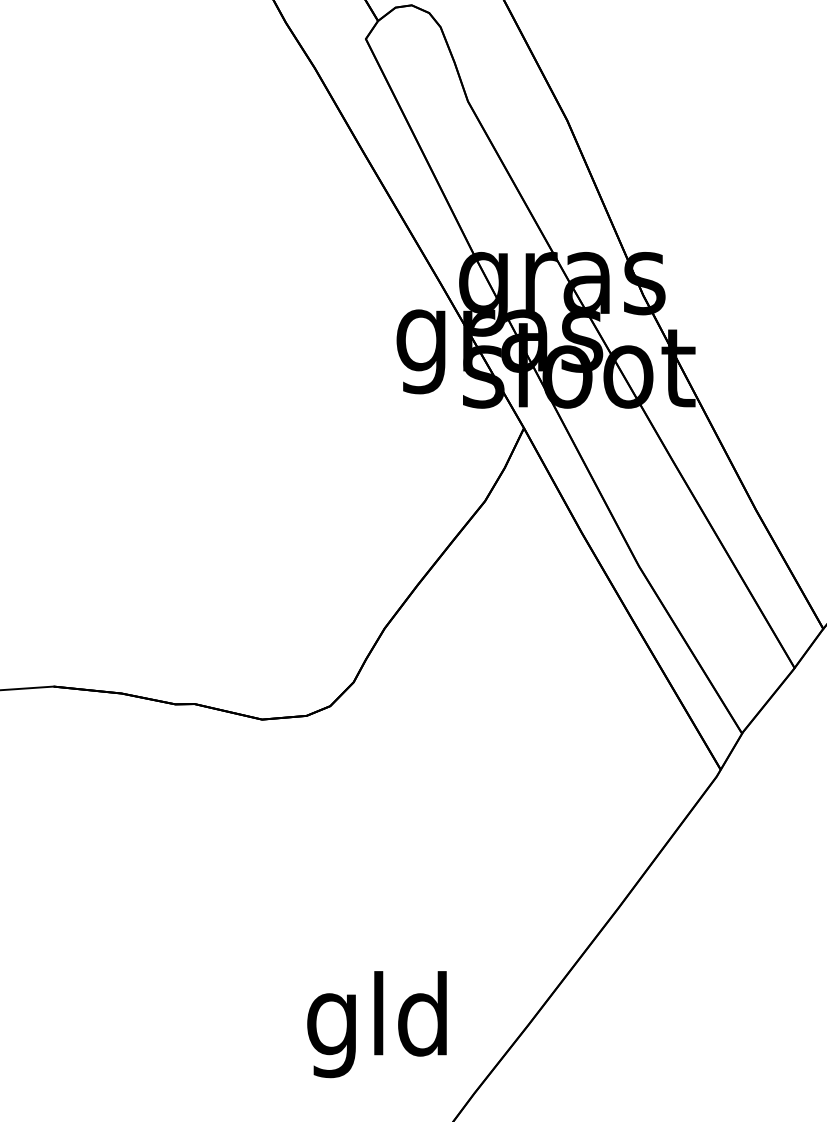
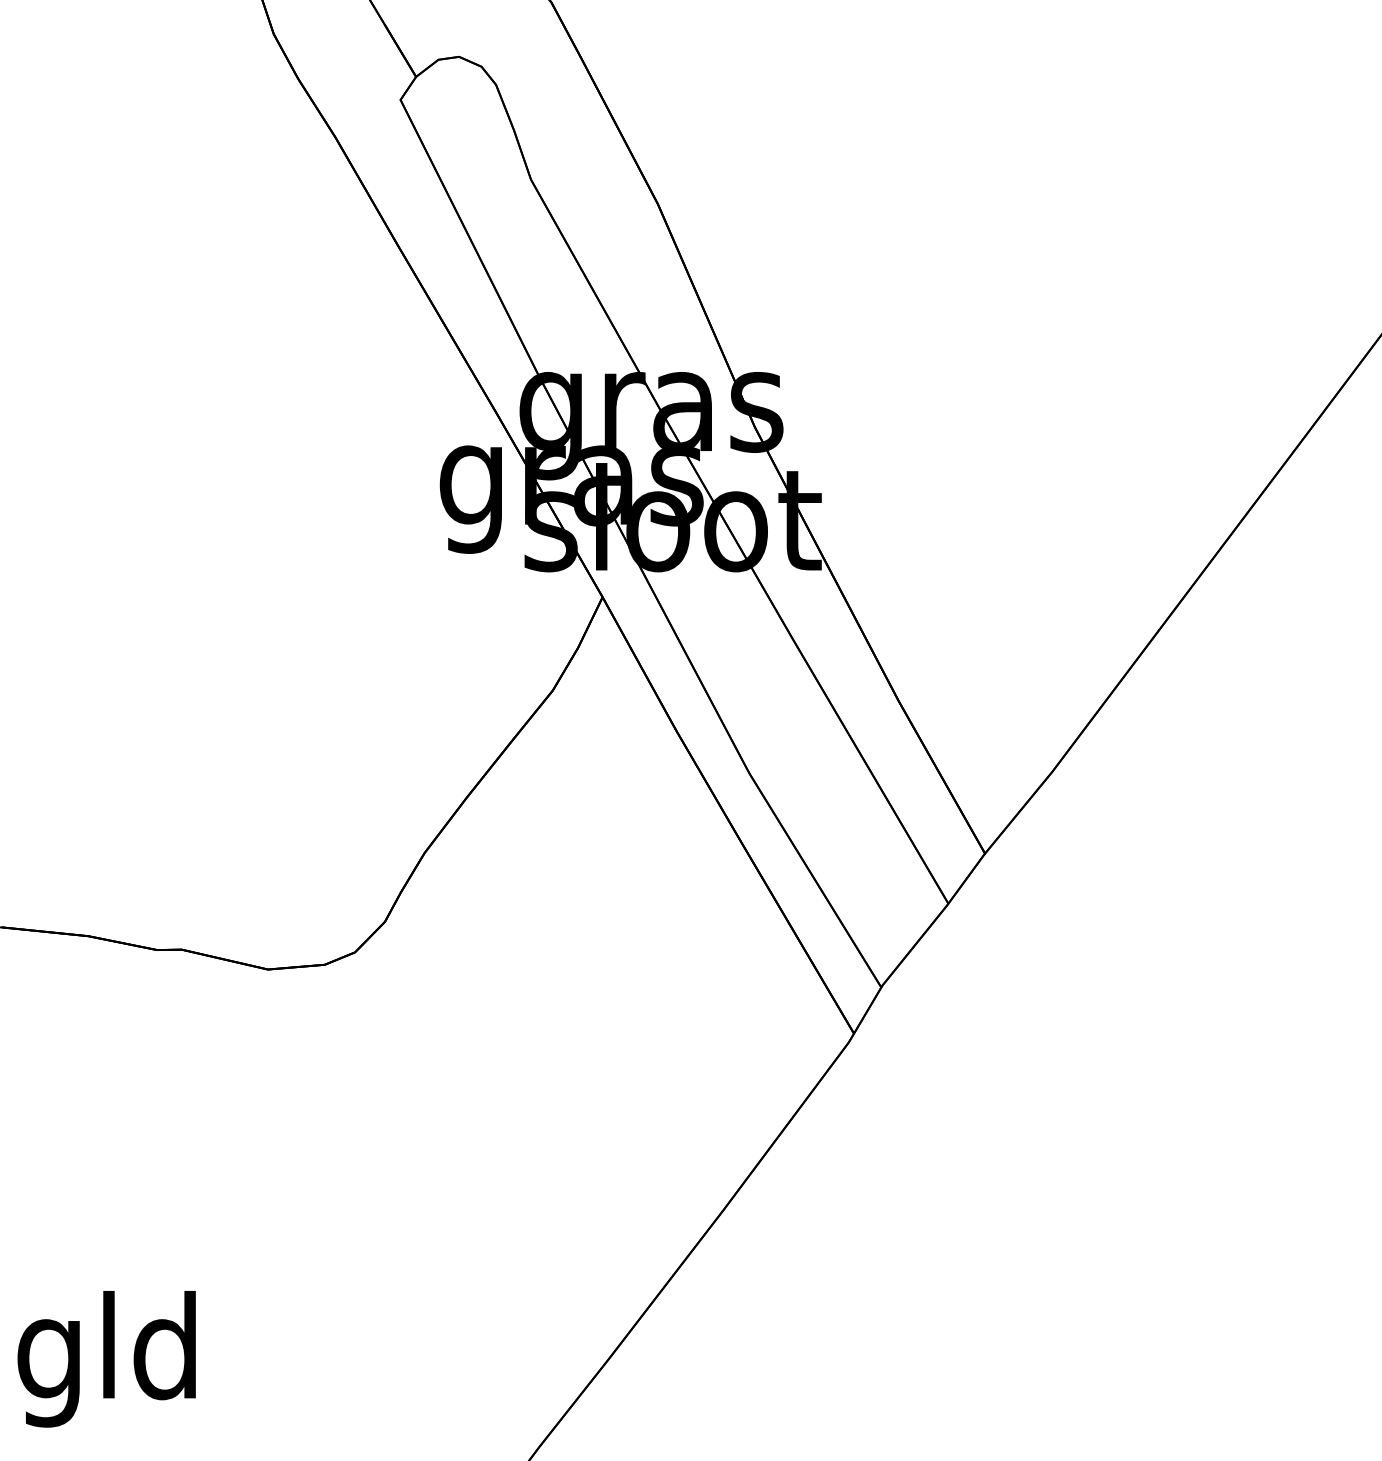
text: (376, 1024) -> (106, 1359), moved

